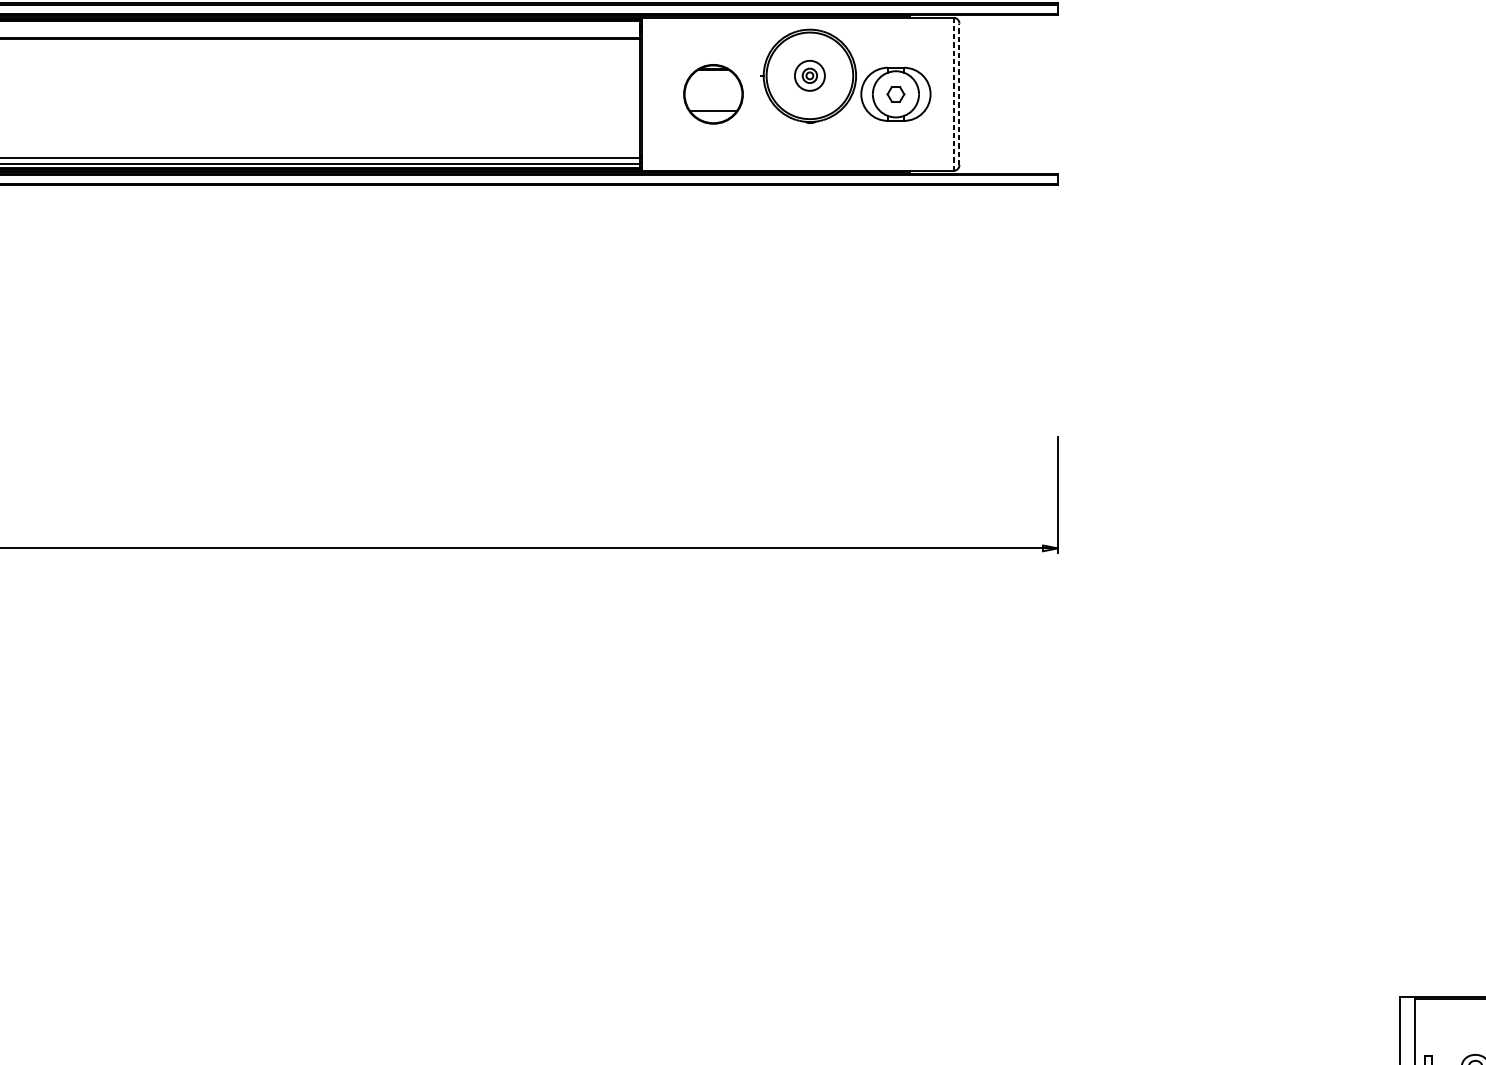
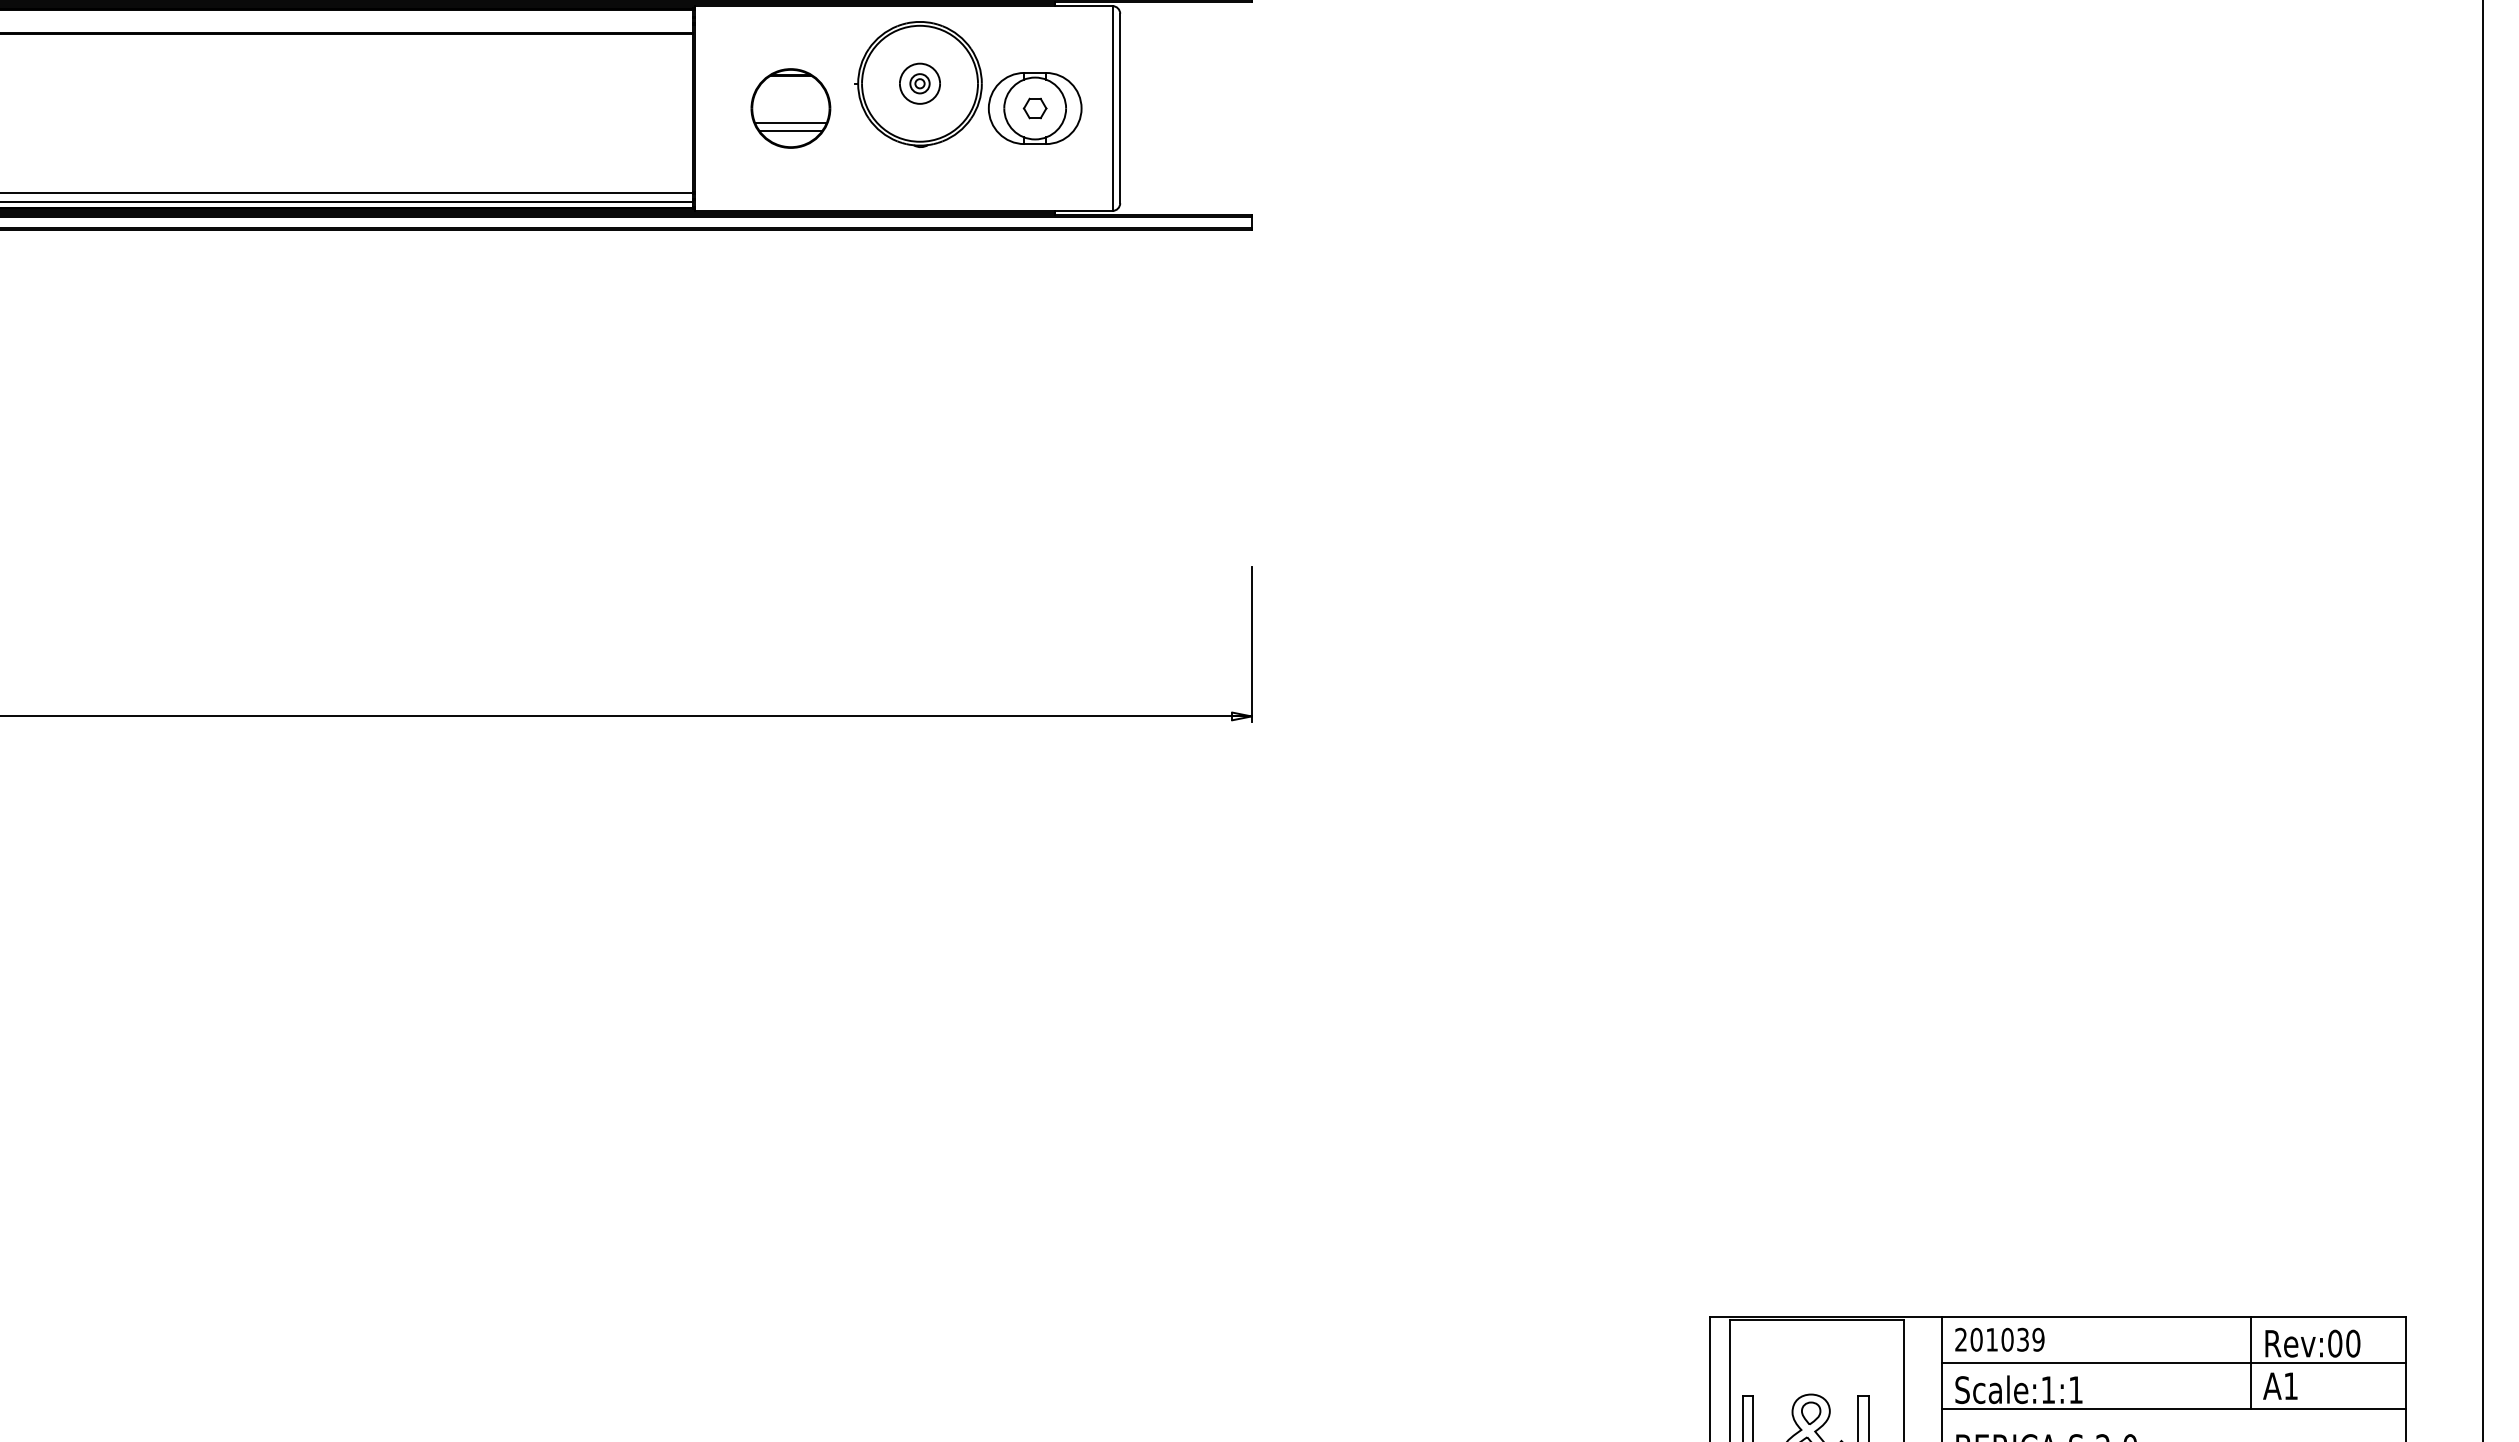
line: (953, 94) -> (1112, 108), dashed -> solid
line: (959, 94) -> (1120, 108), dashed -> solid
line: (713, 105) -> (790, 123), added

